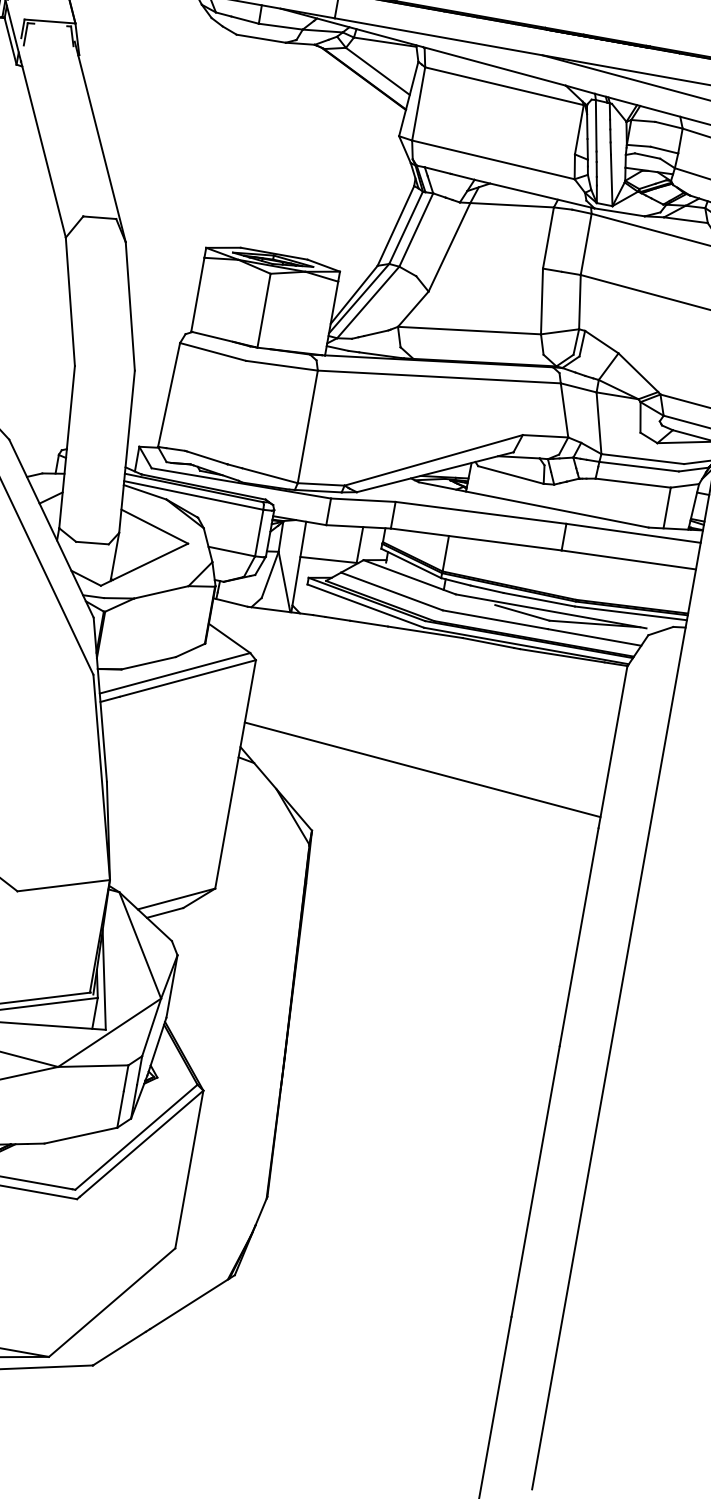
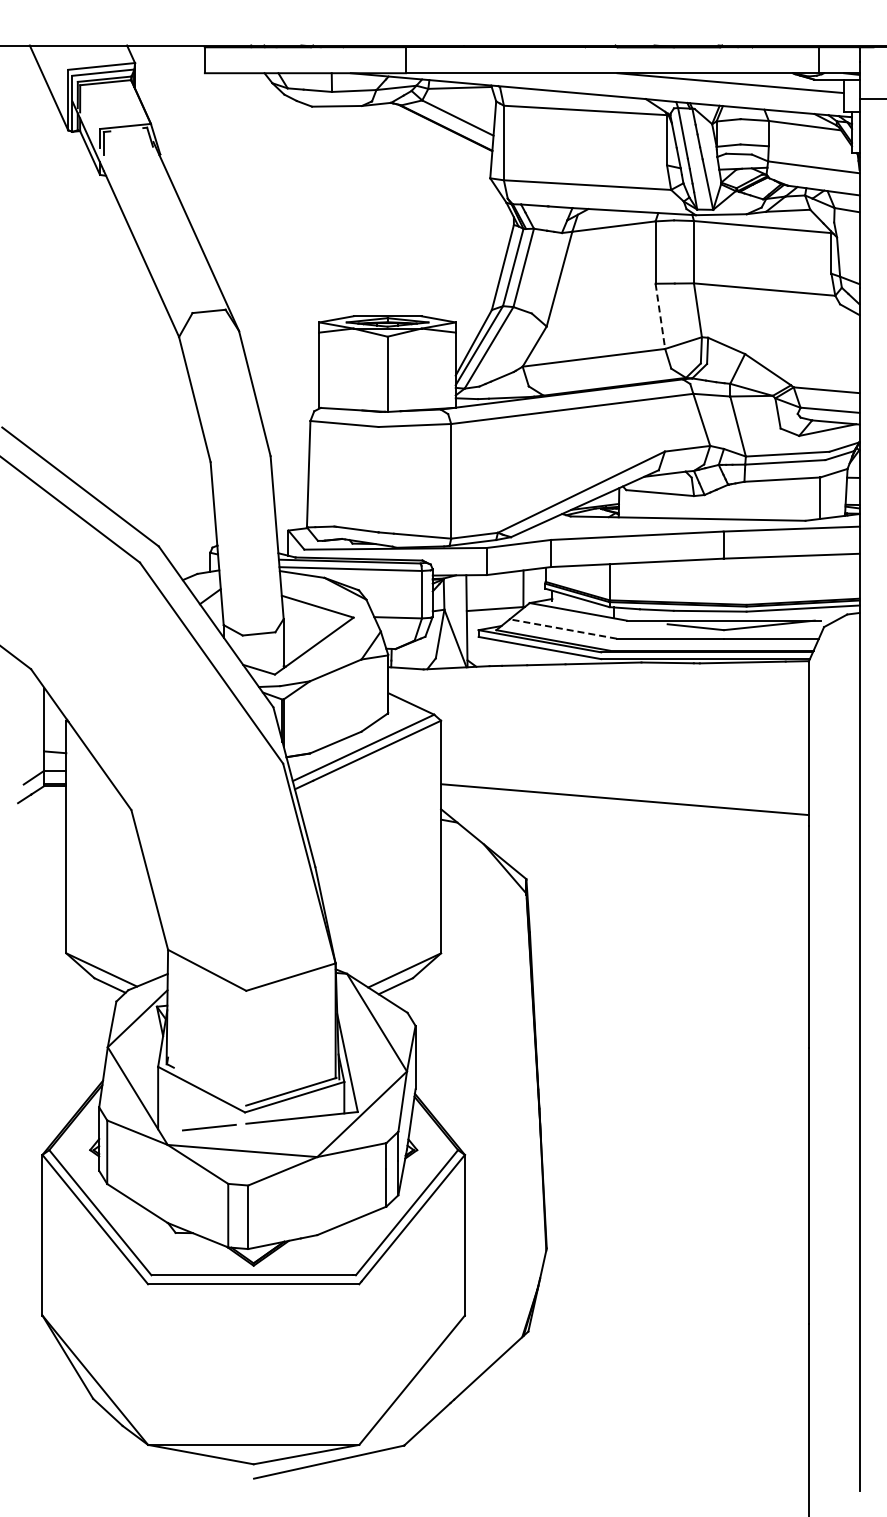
line: (542, 301) -> (660, 316), solid -> dashed
line: (391, 590) -> (562, 628), solid -> dashed

